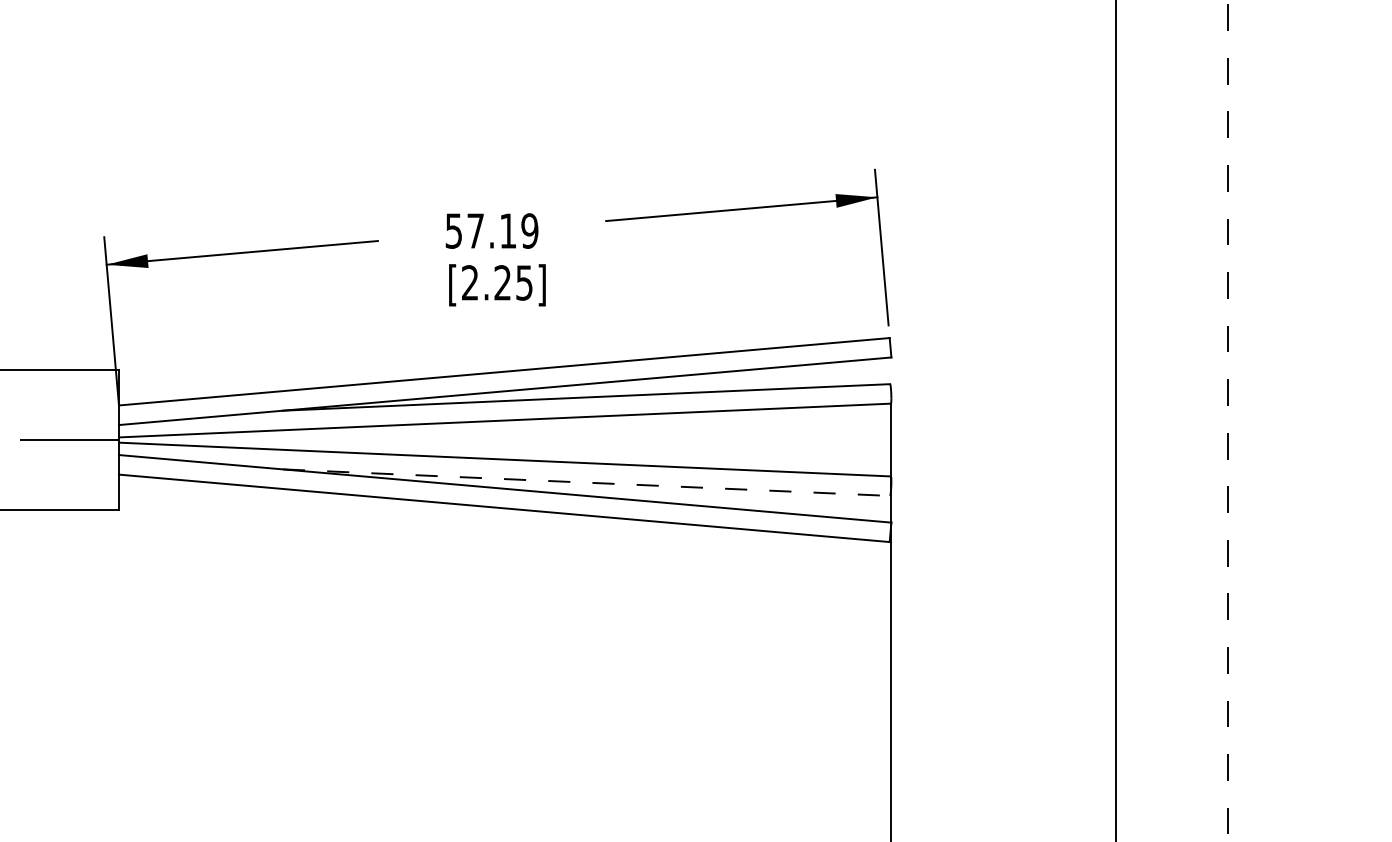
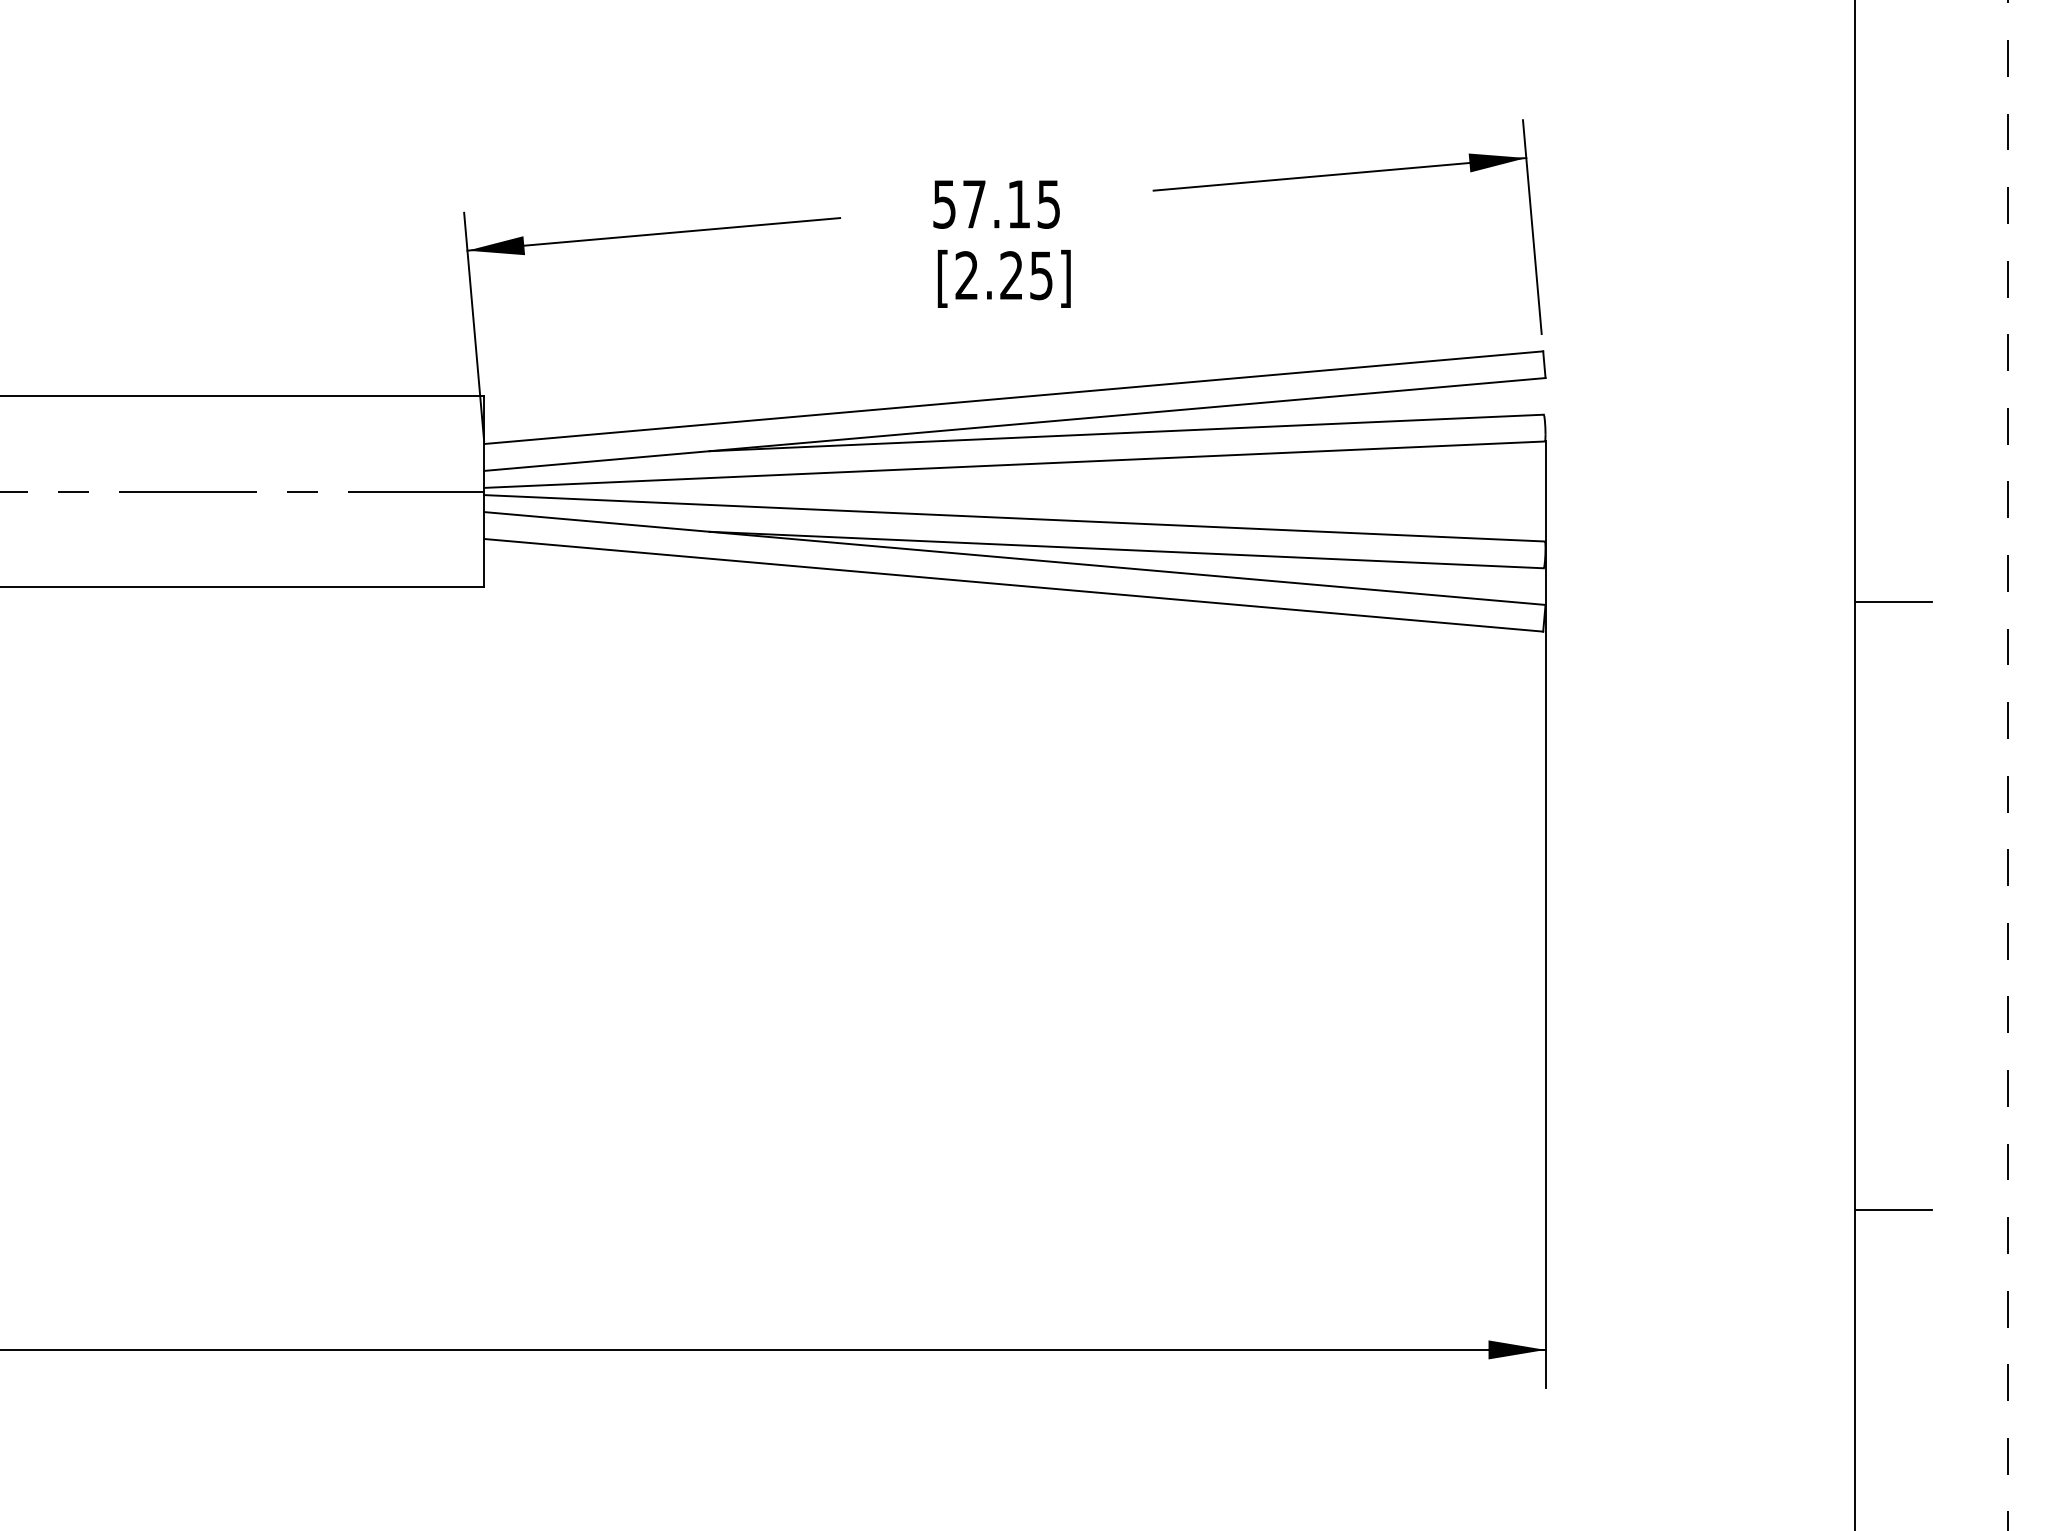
text: (529, 230) -> (1048, 203), 57.19 -> 57.15
line: (587, 482) -> (1127, 550), dashed -> solid
line: (1144, 520) -> (1893, 602), added

